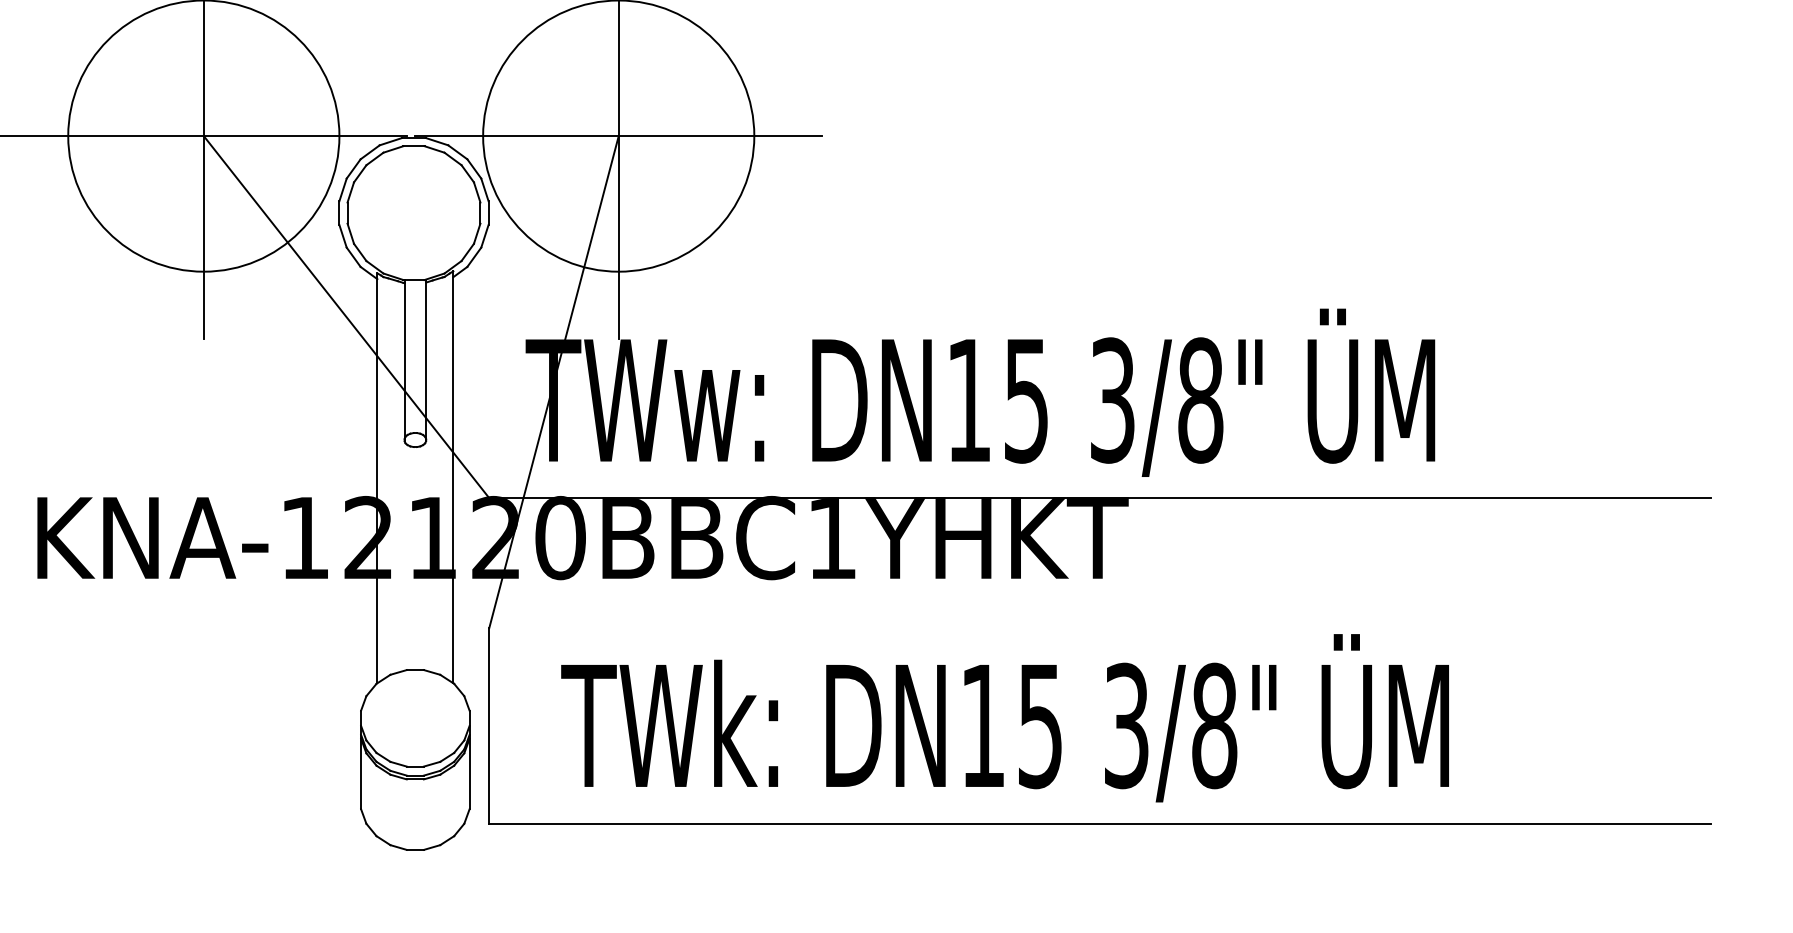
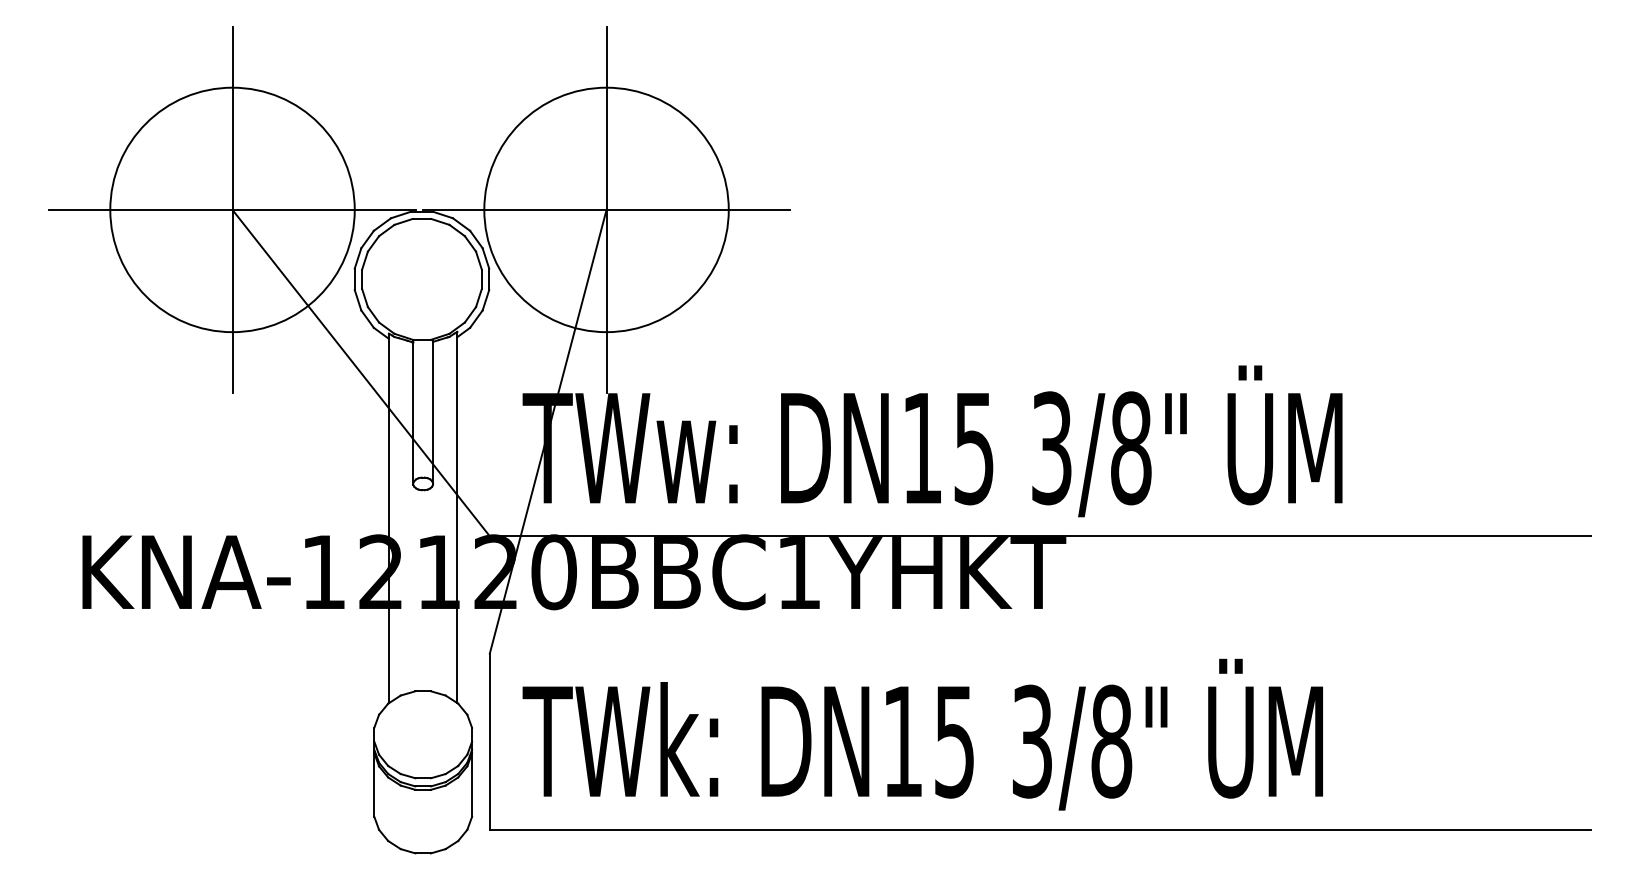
text: (1004, 718) -> (922, 734), moved

